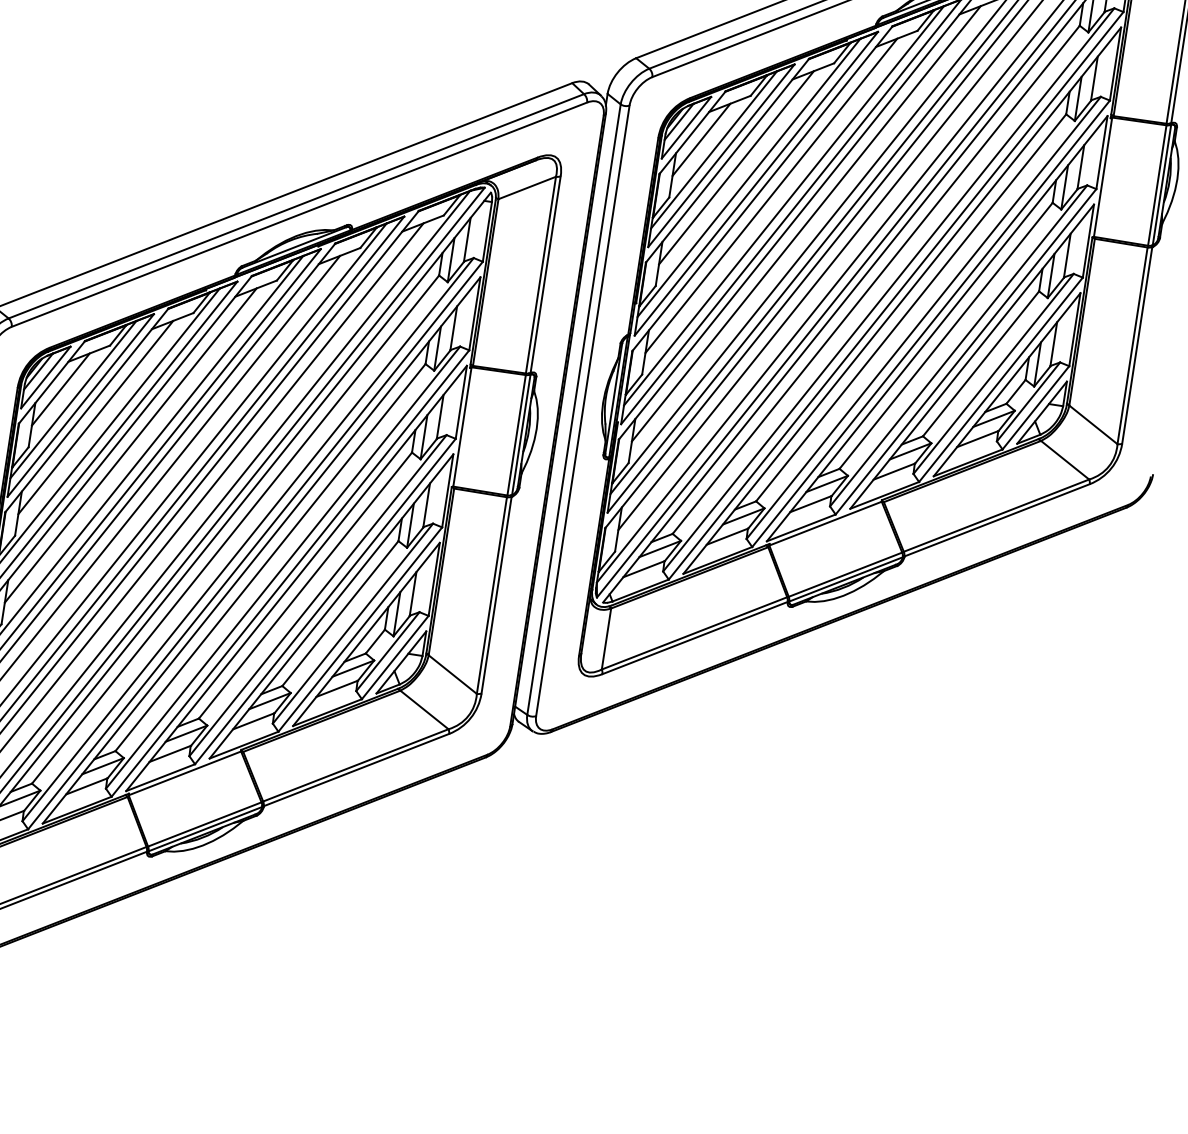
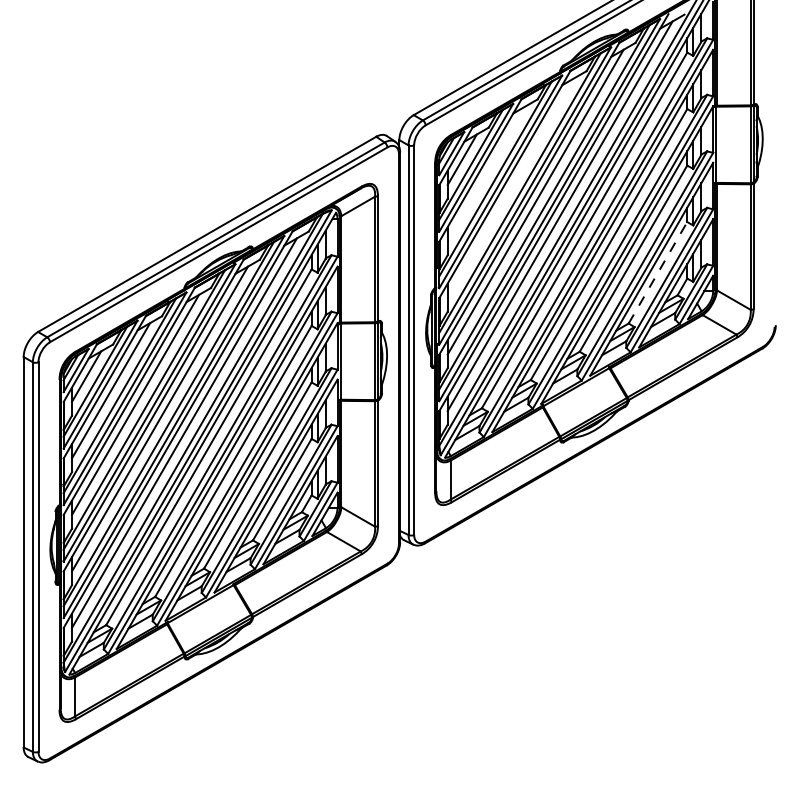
line: (736, 167) -> (486, 173), removed
line: (770, 196) -> (510, 188), removed
line: (980, 363) -> (657, 272), solid -> dashed

